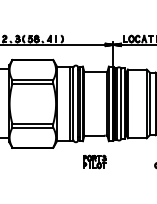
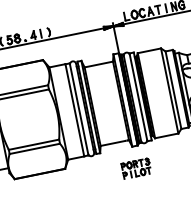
part: (94, 161) -> (136, 168), moved

